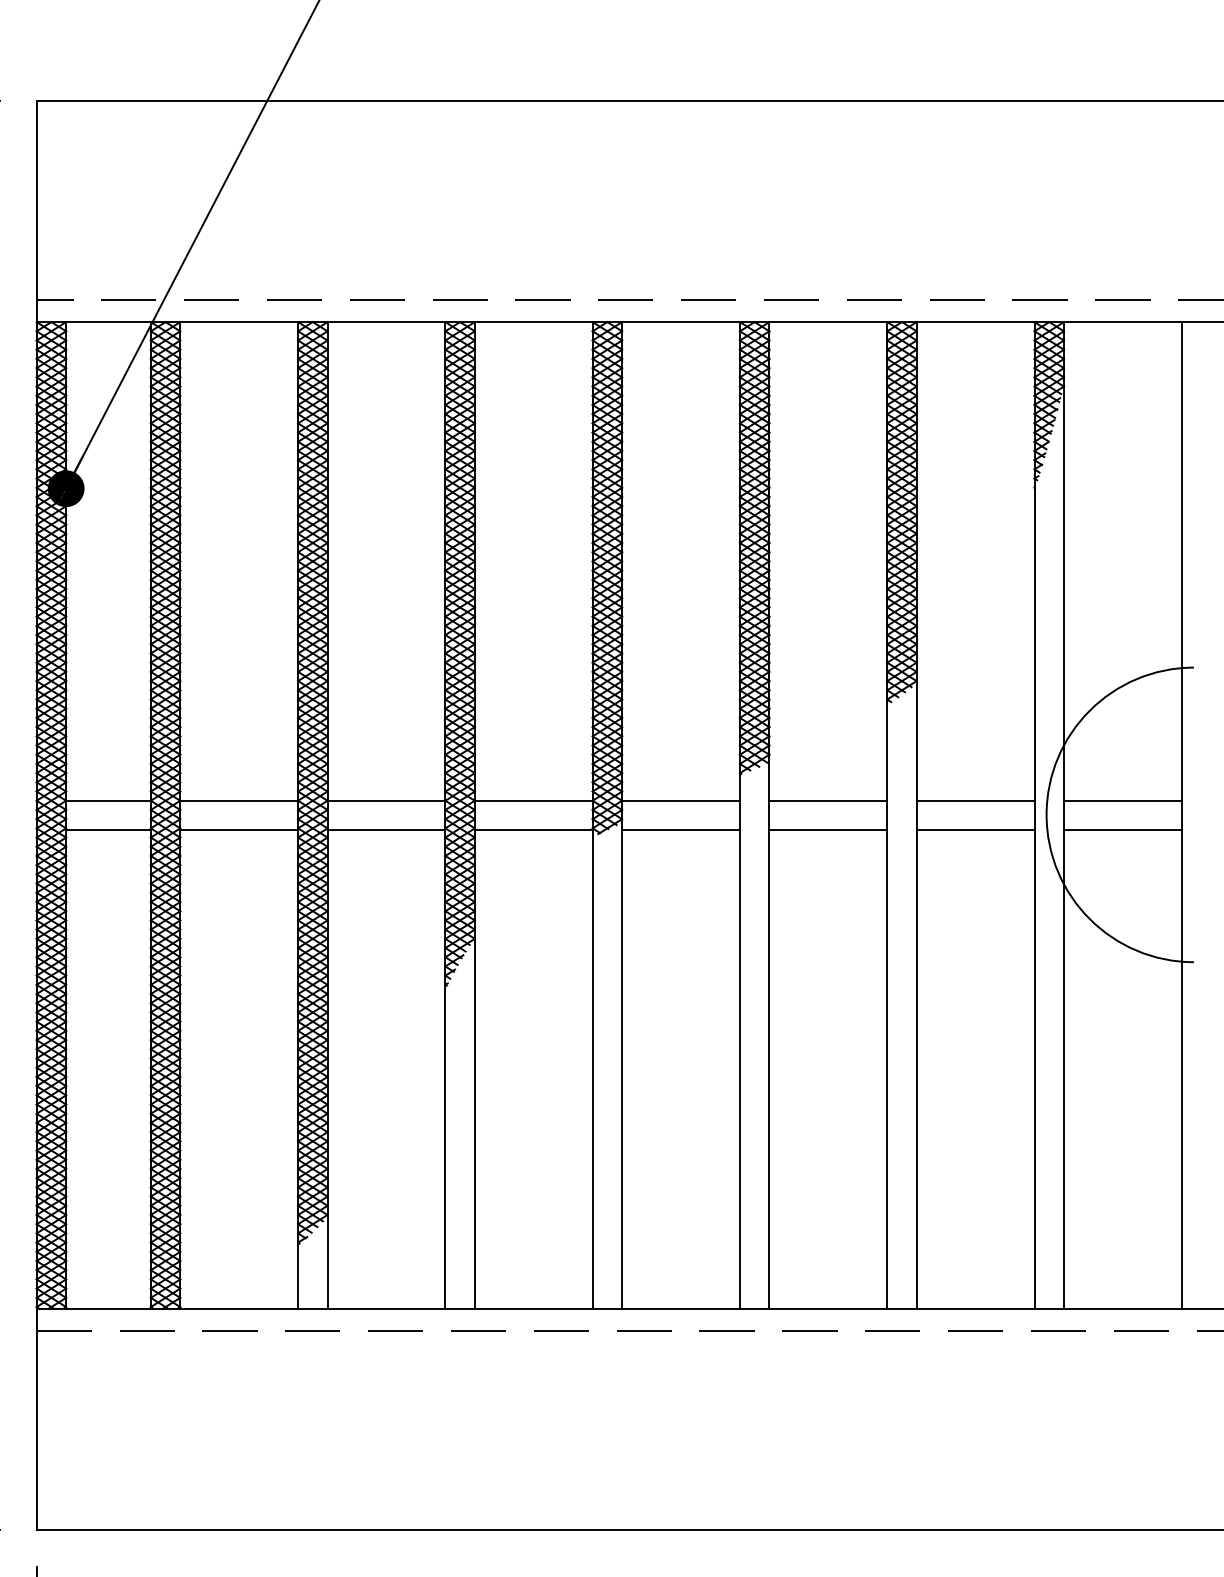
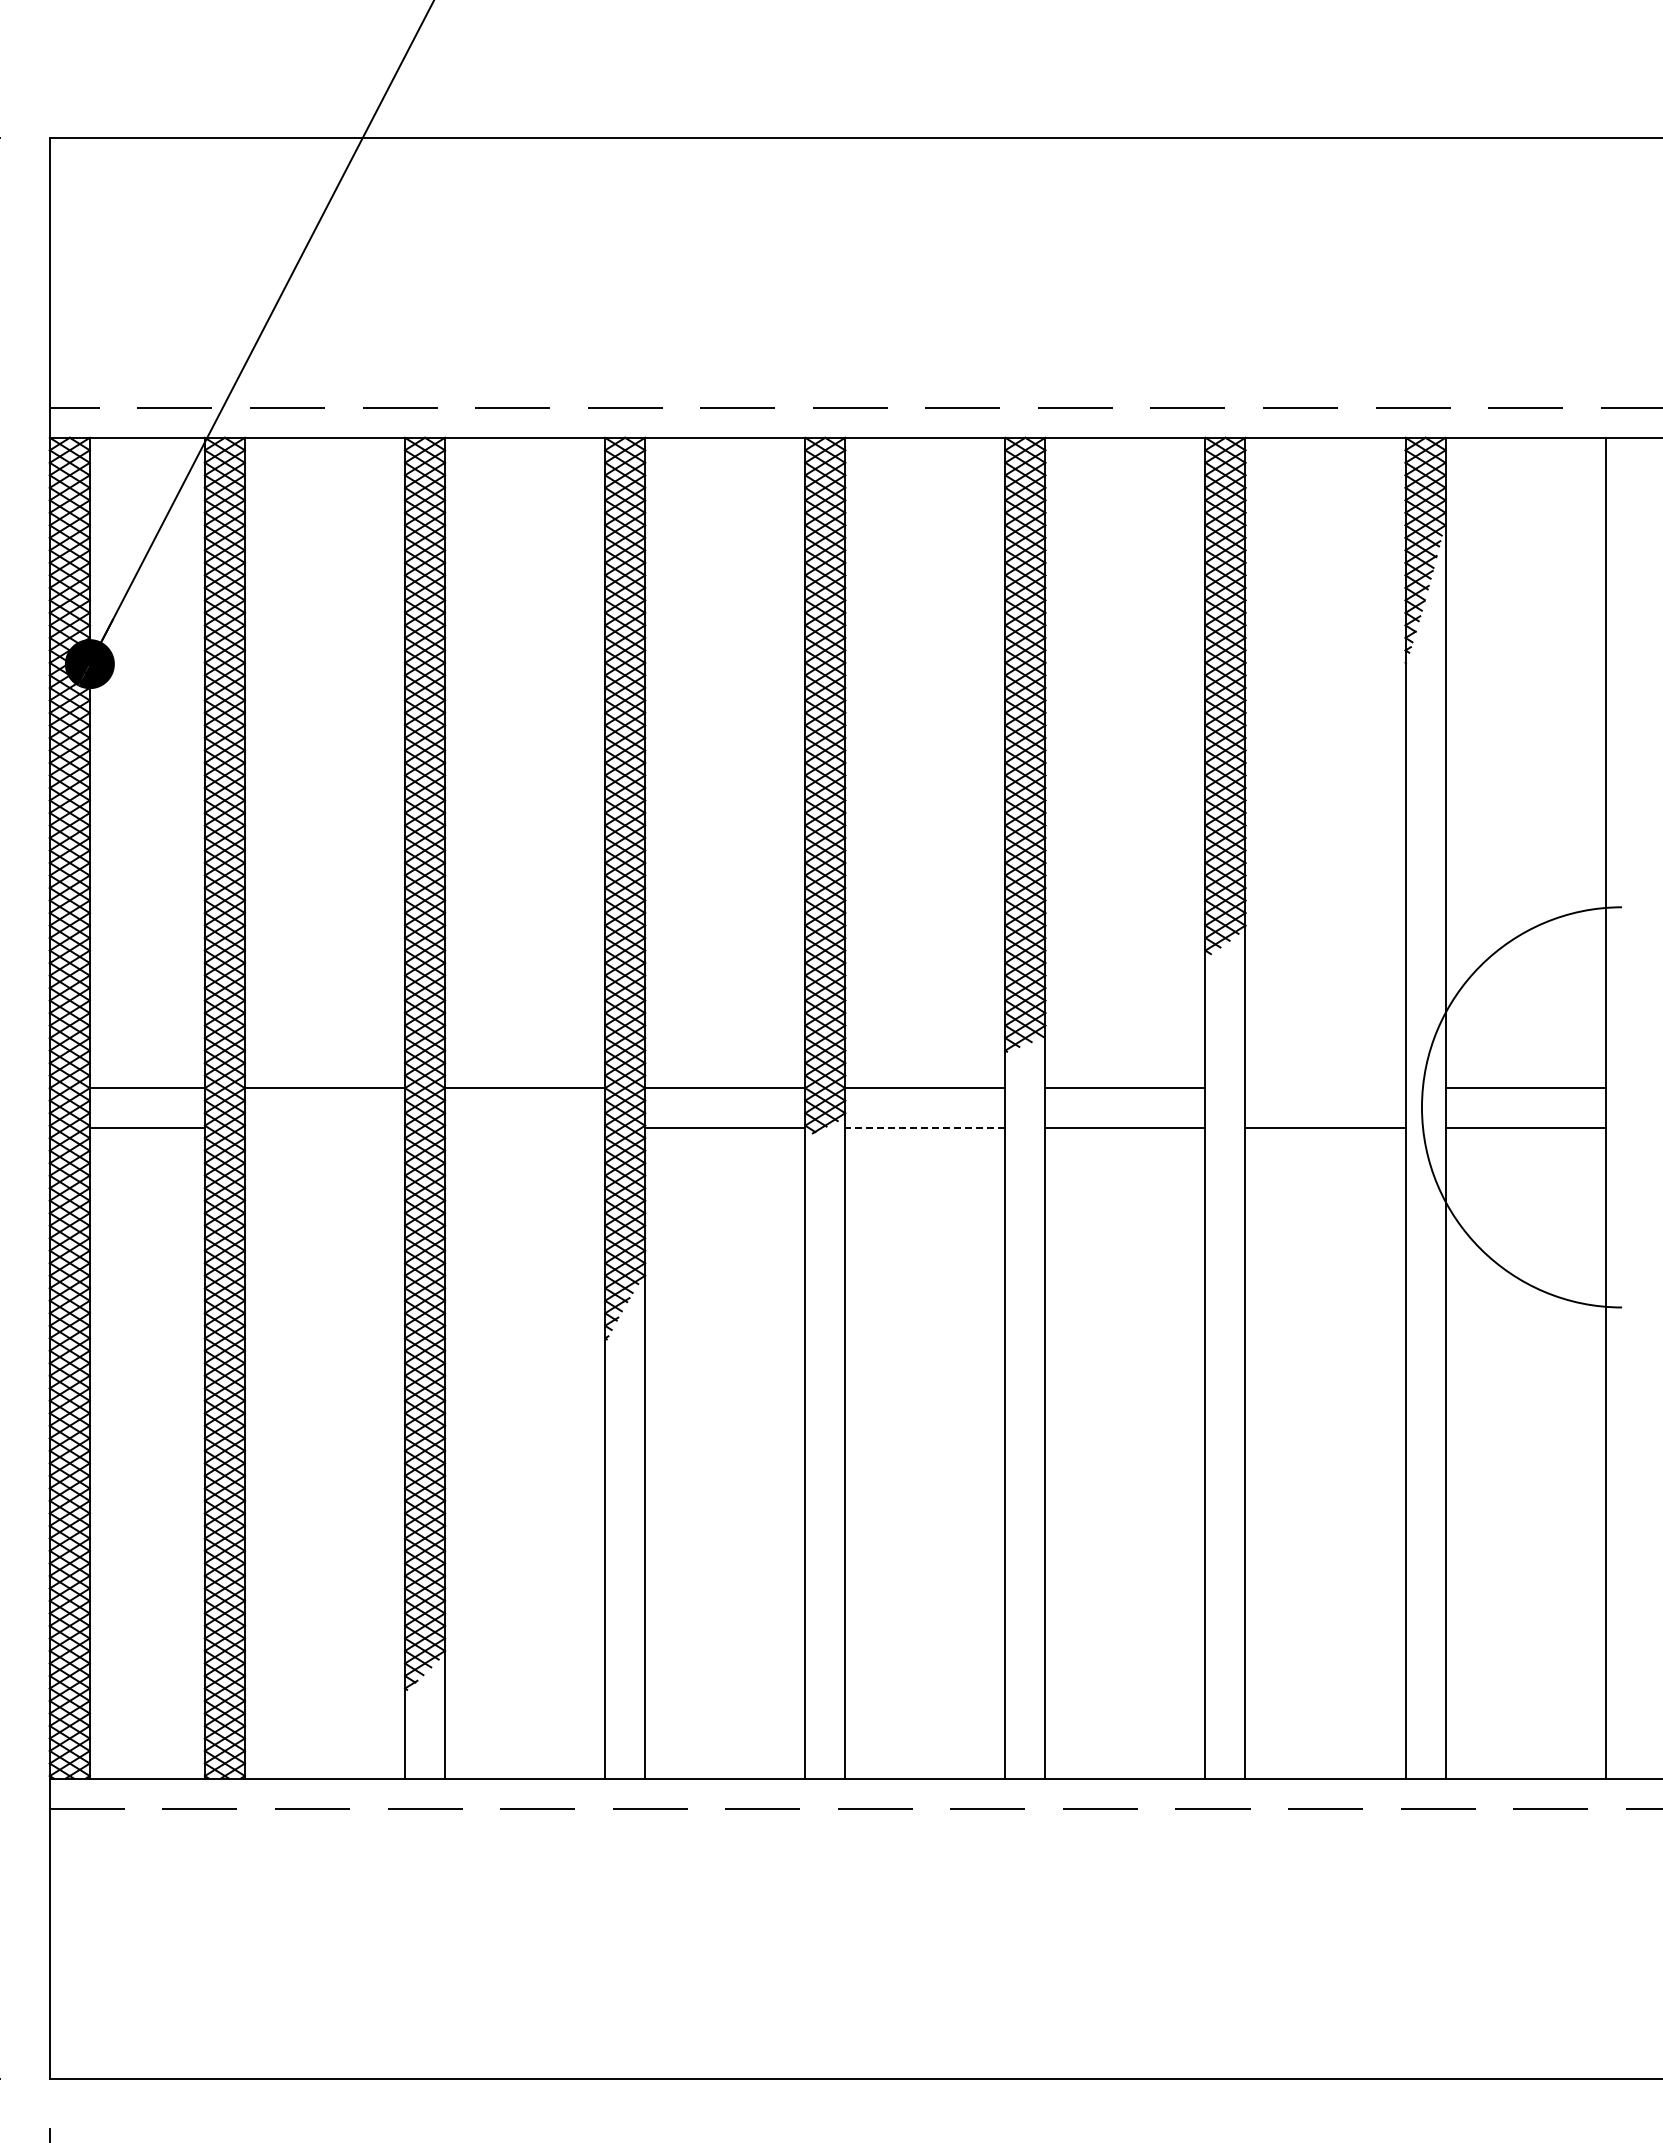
line: (975, 801) -> (1325, 1088), removed
line: (238, 830) -> (324, 1128), removed
line: (386, 830) -> (525, 1128), removed
line: (680, 830) -> (924, 1128), solid -> dashed

